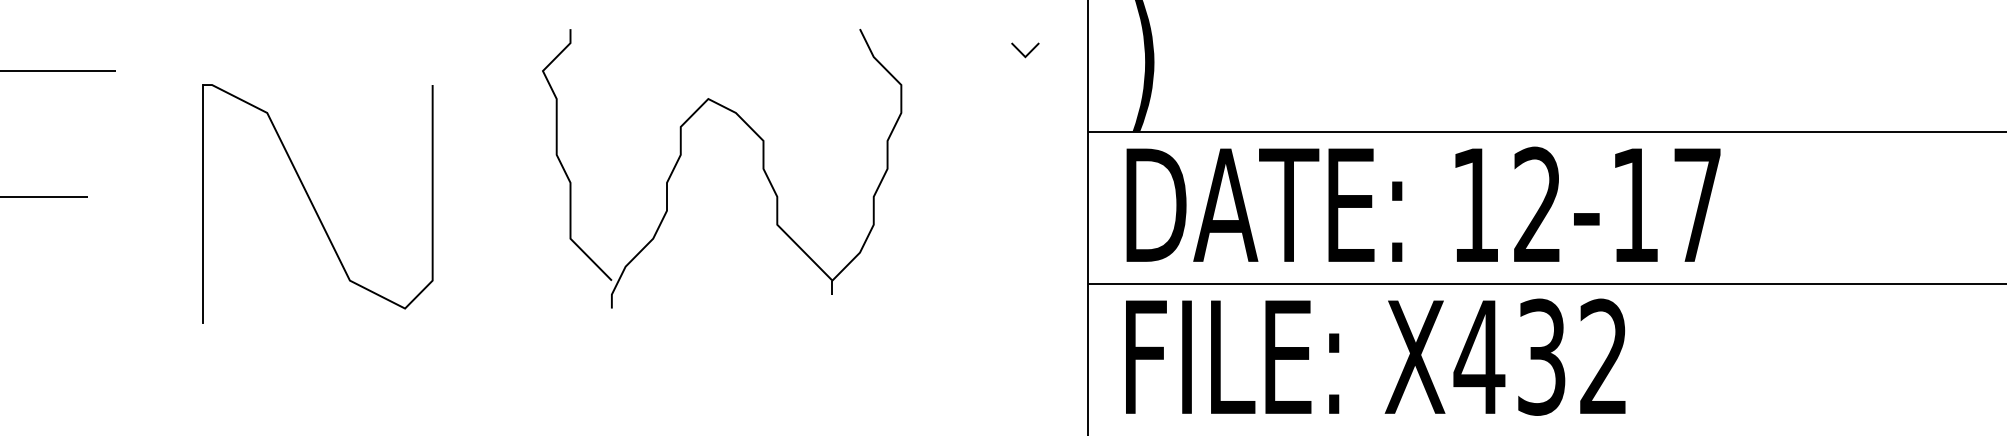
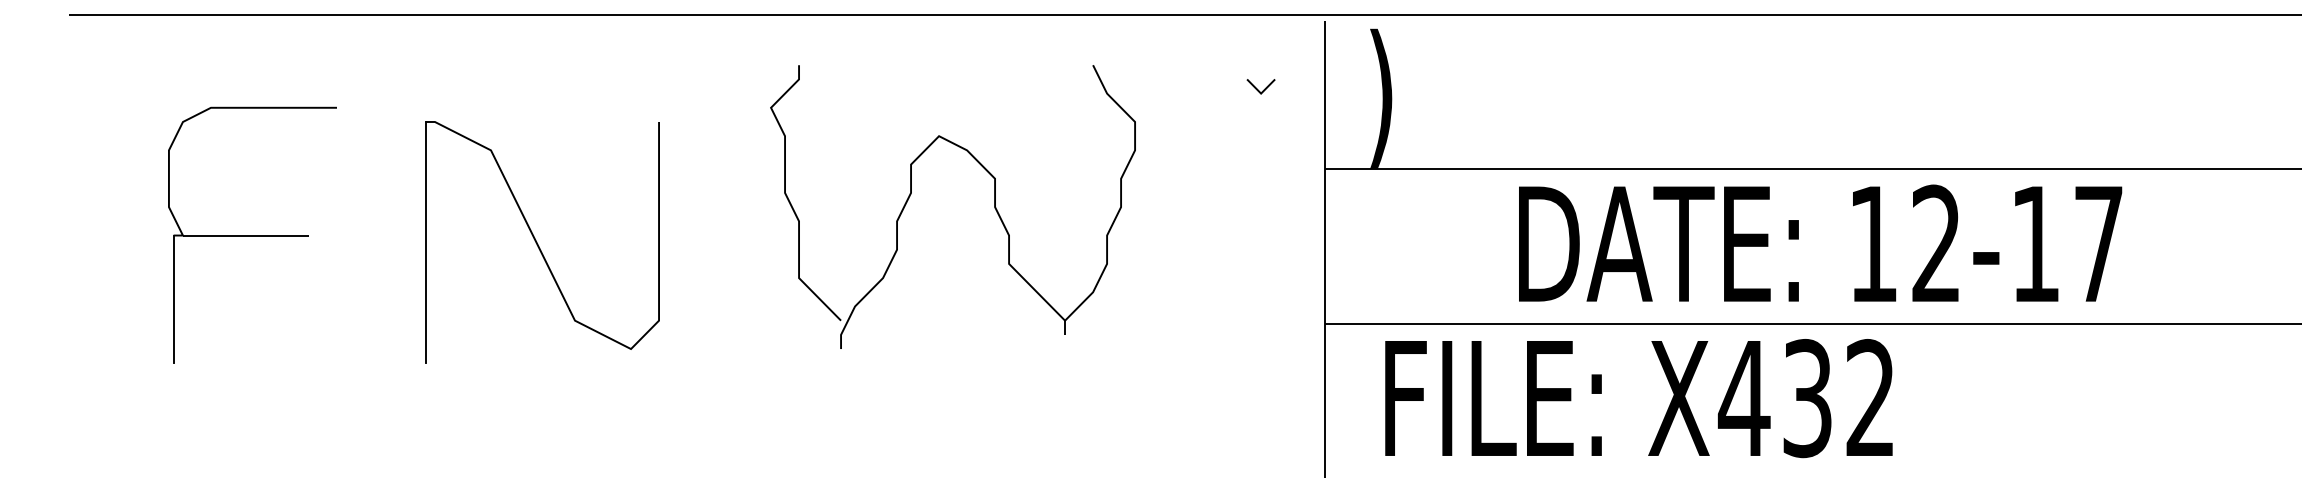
text: (1423, 203) -> (1820, 242), moved
text: (1375, 357) -> (1638, 398), moved

